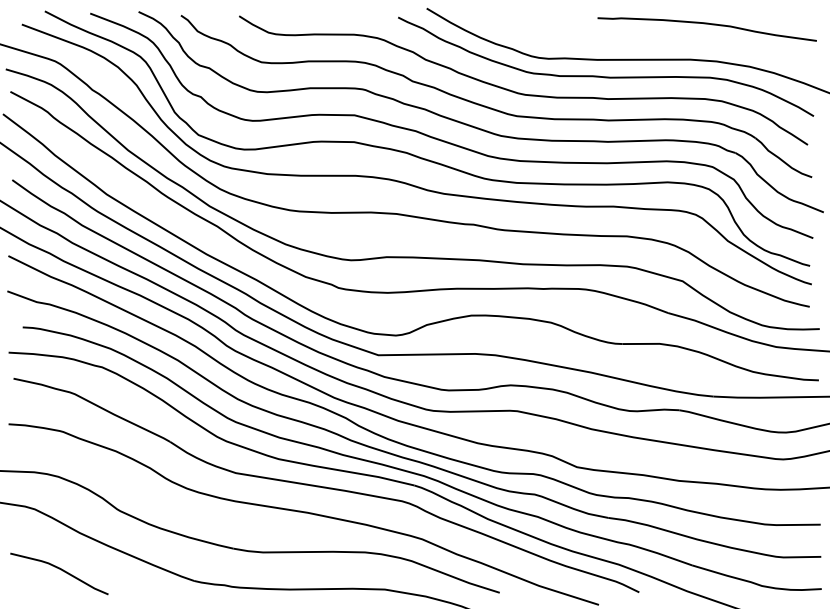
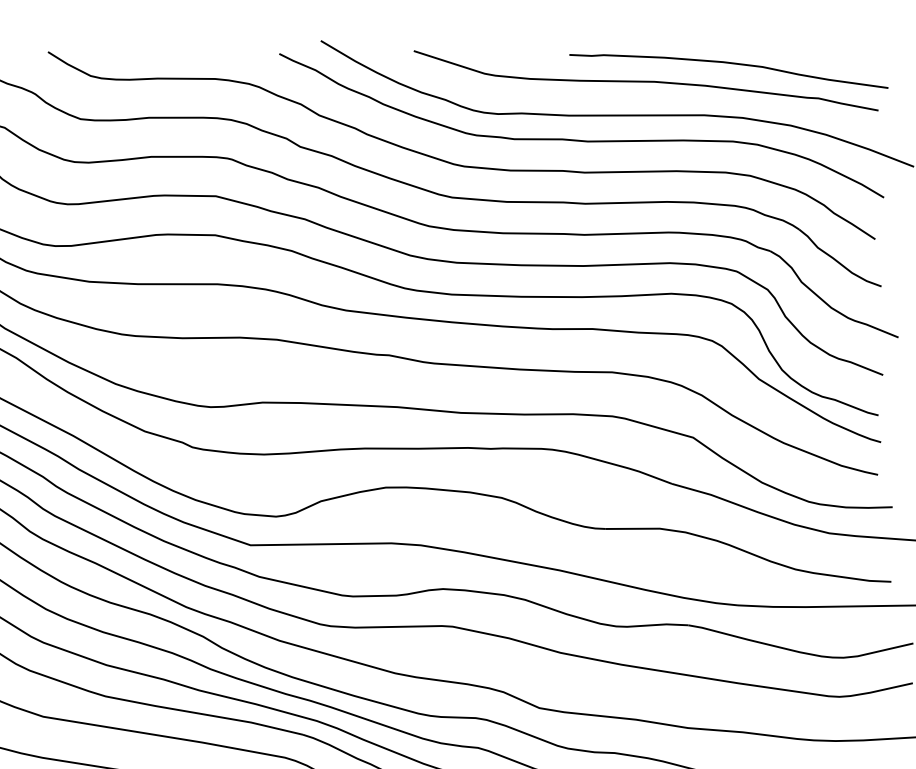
curve: (650, 35) -> (646, 80), added

